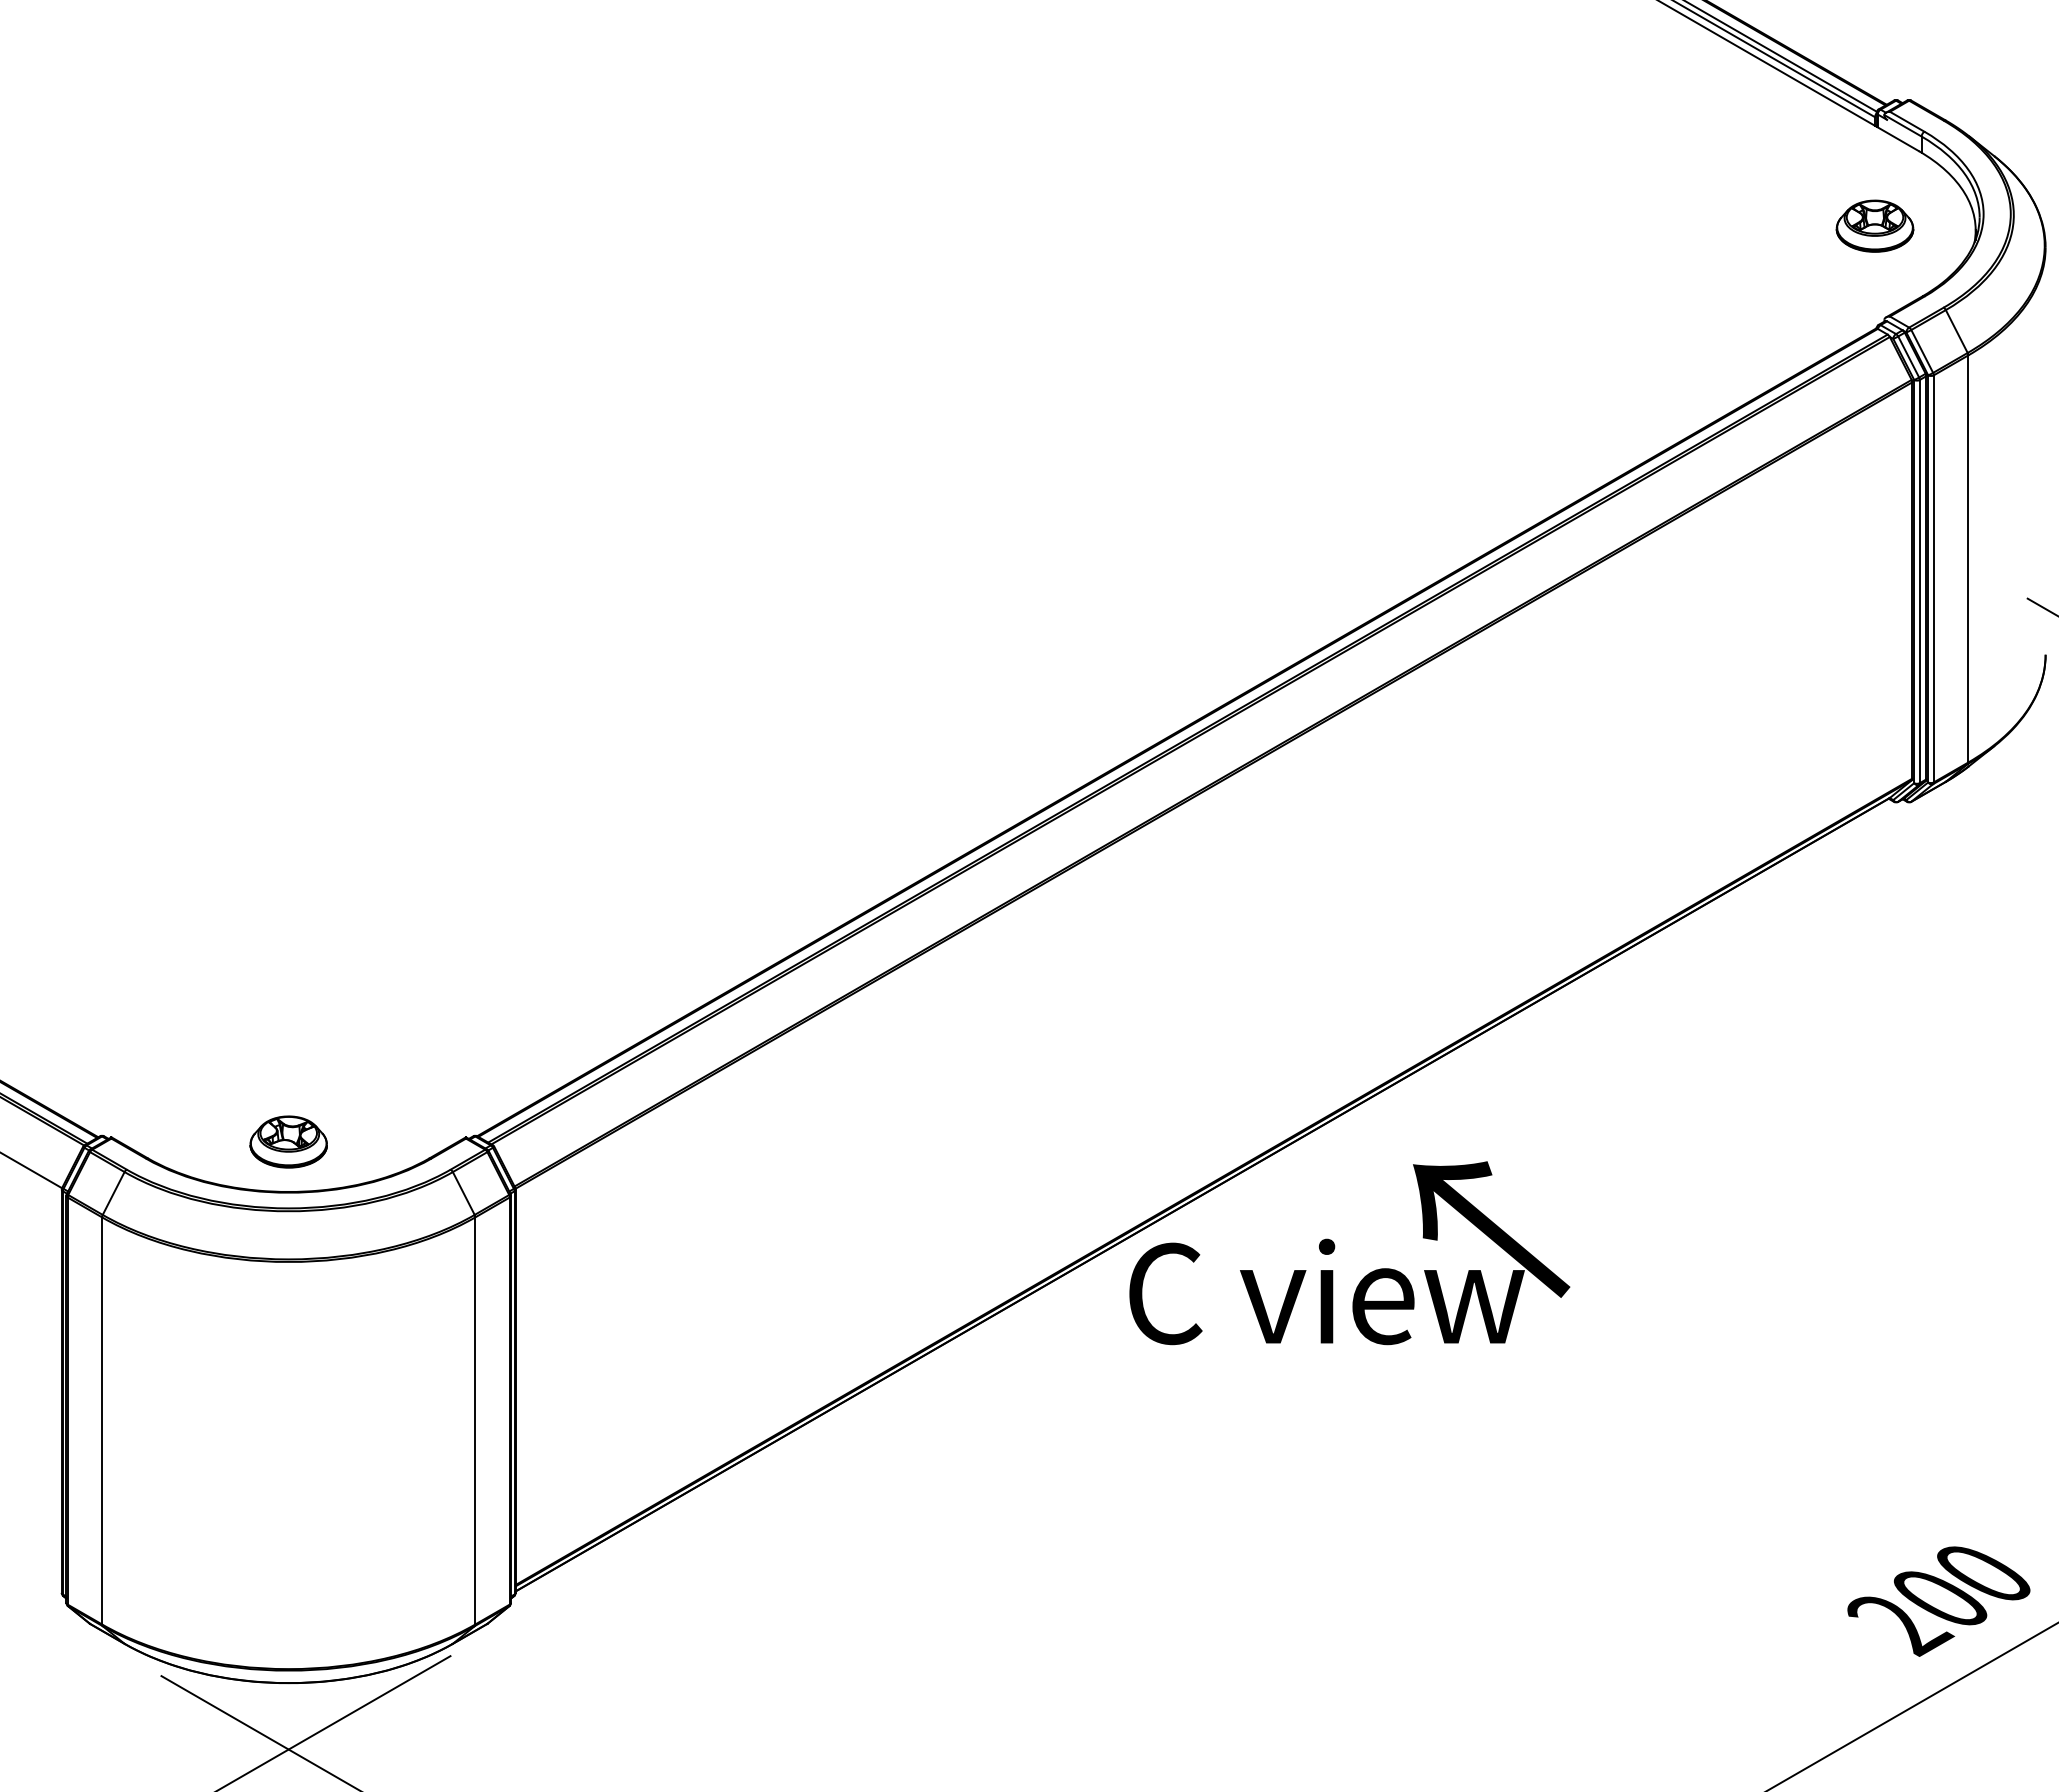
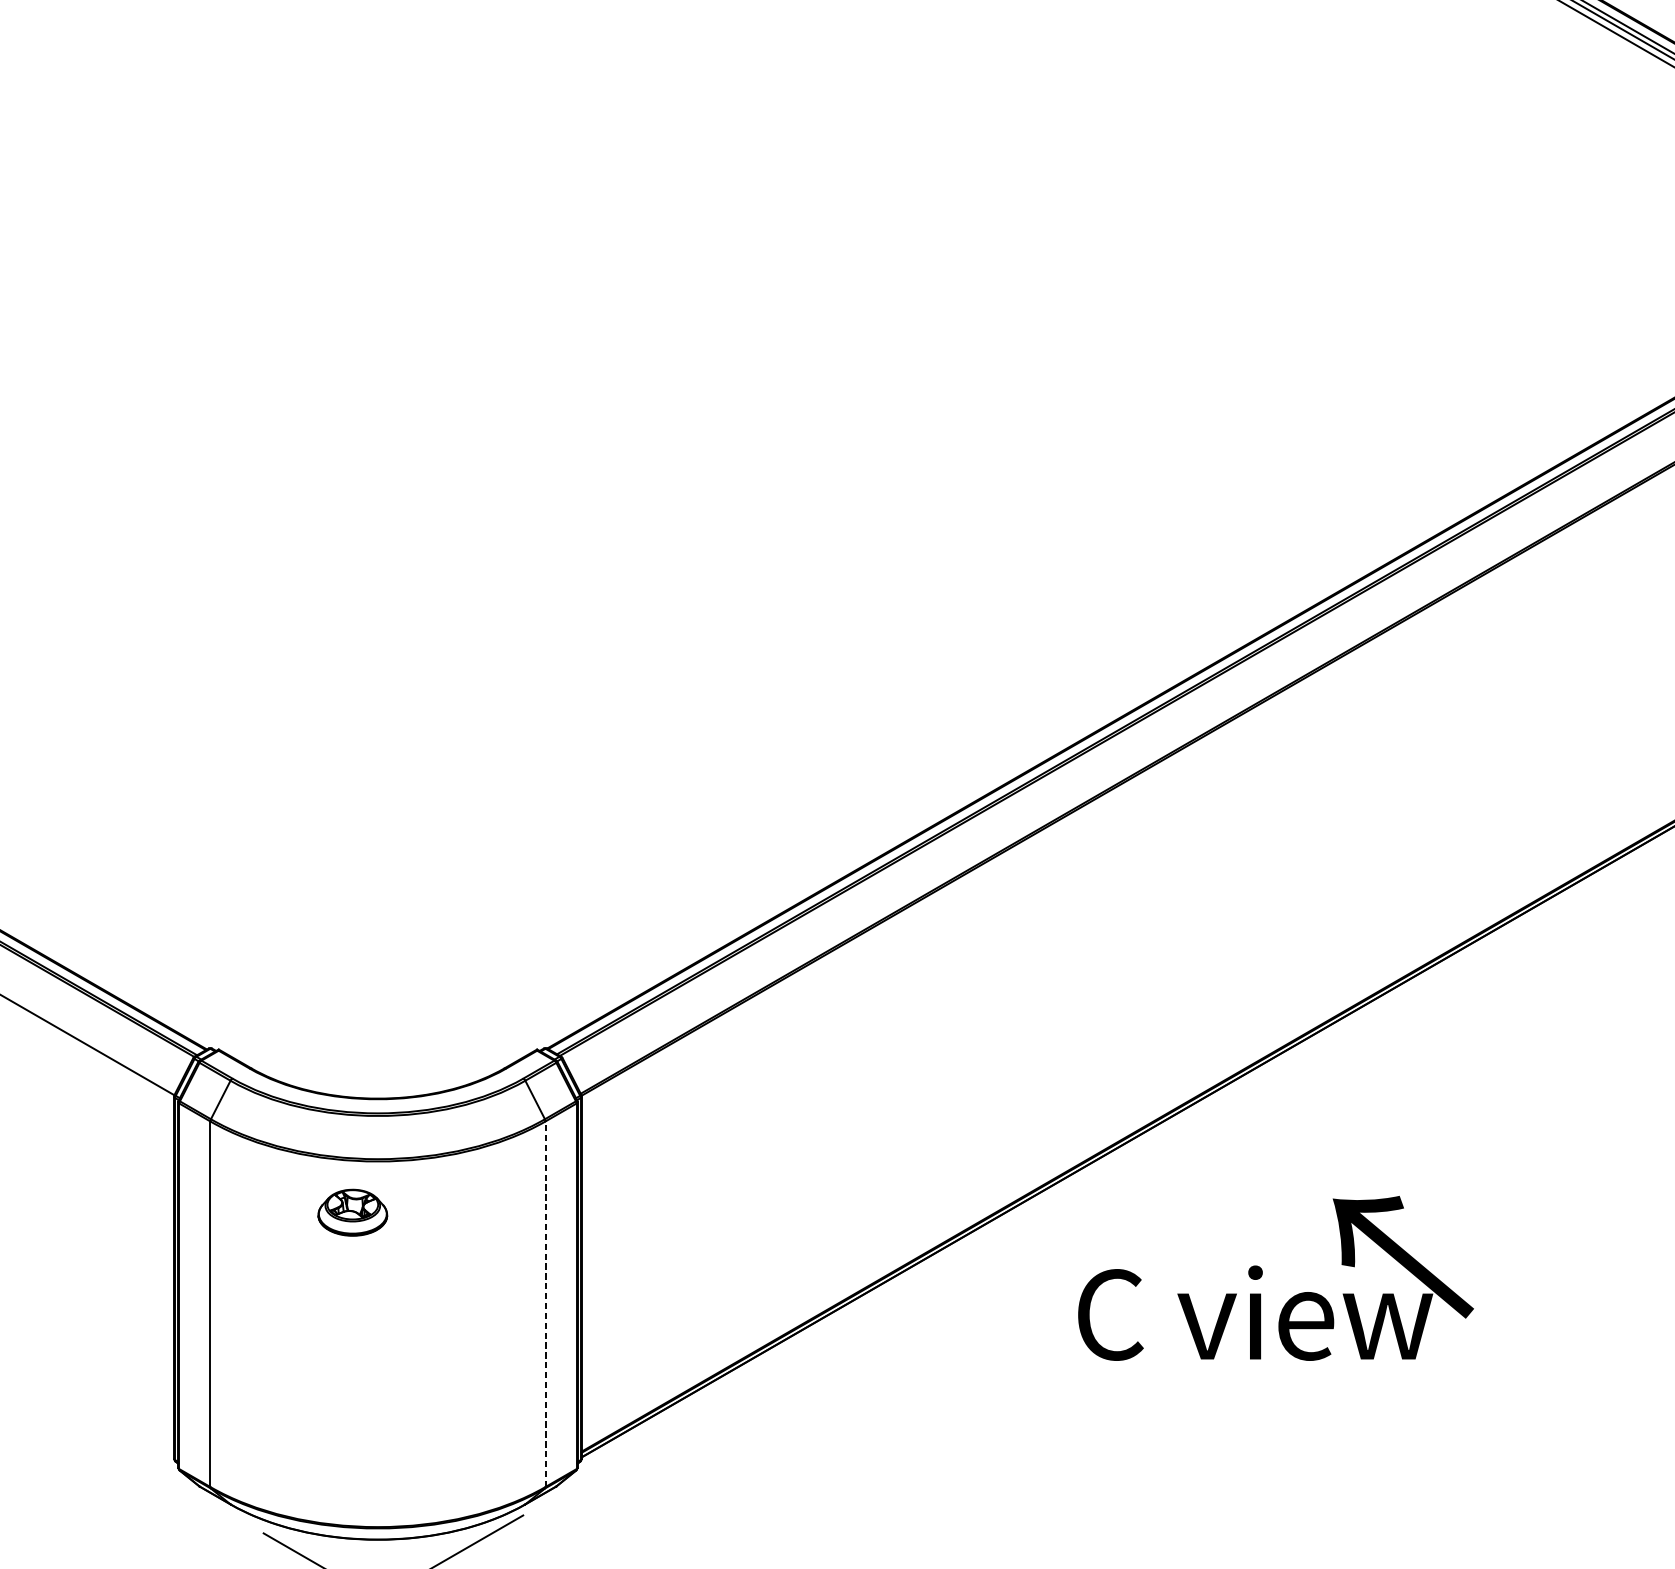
part: (288, 1141) -> (352, 1212), moved
text: (1349, 1253) -> (1275, 1278), moved
line: (475, 1420) -> (545, 1303), solid -> dashed

